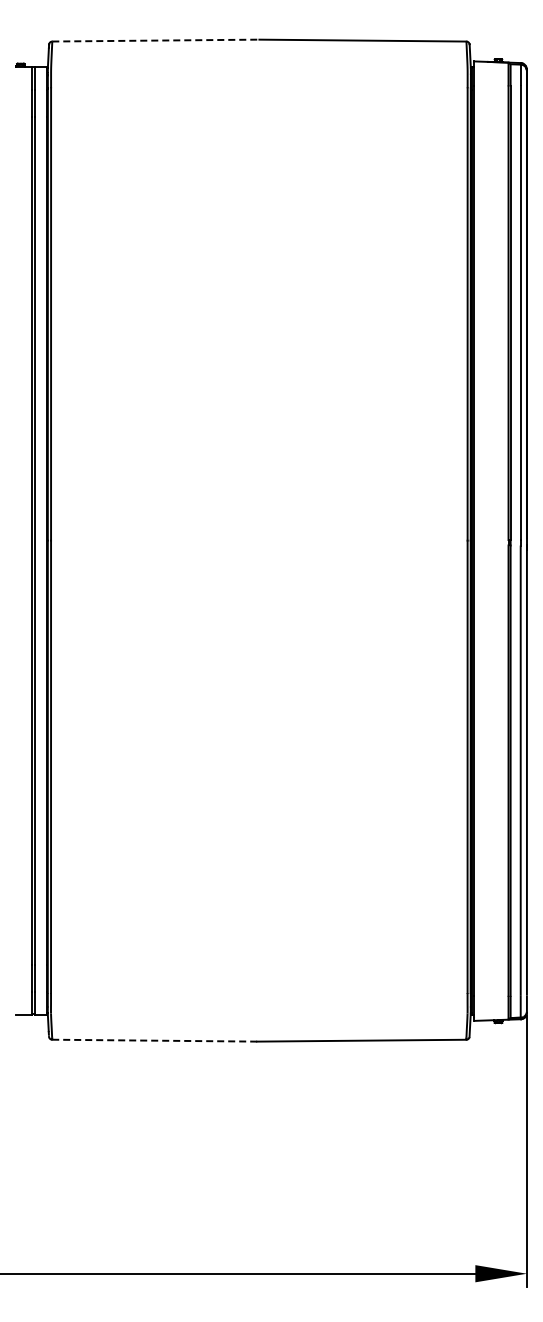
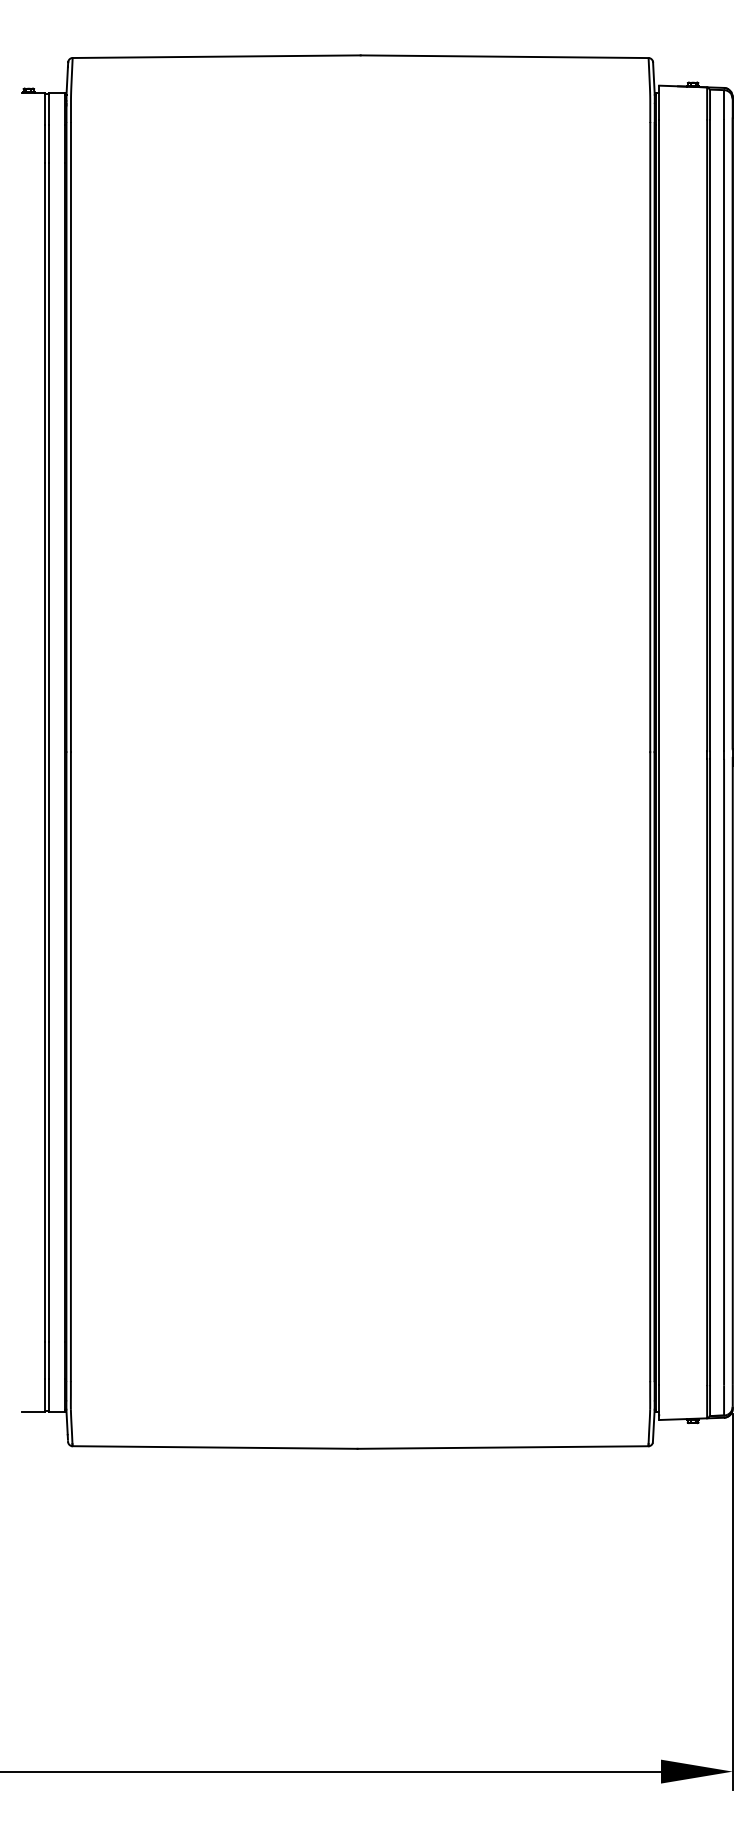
line: (155, 40) -> (216, 56), dashed -> solid
line: (155, 1040) -> (216, 1447), dashed -> solid

